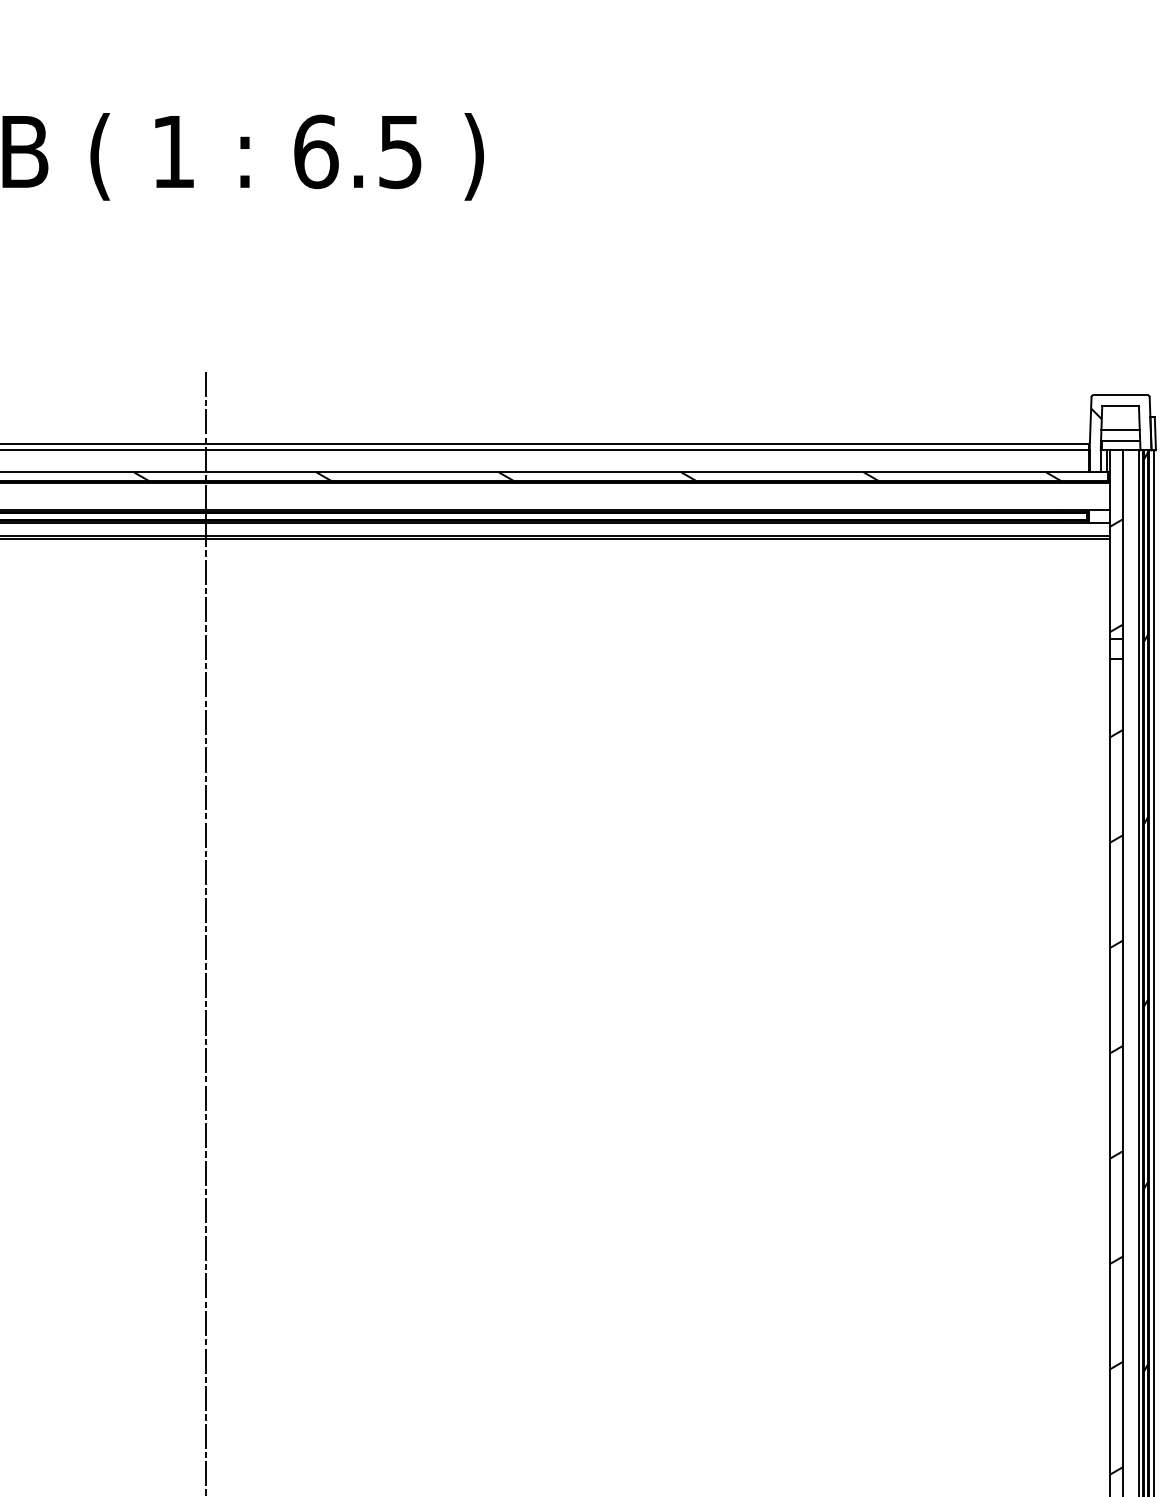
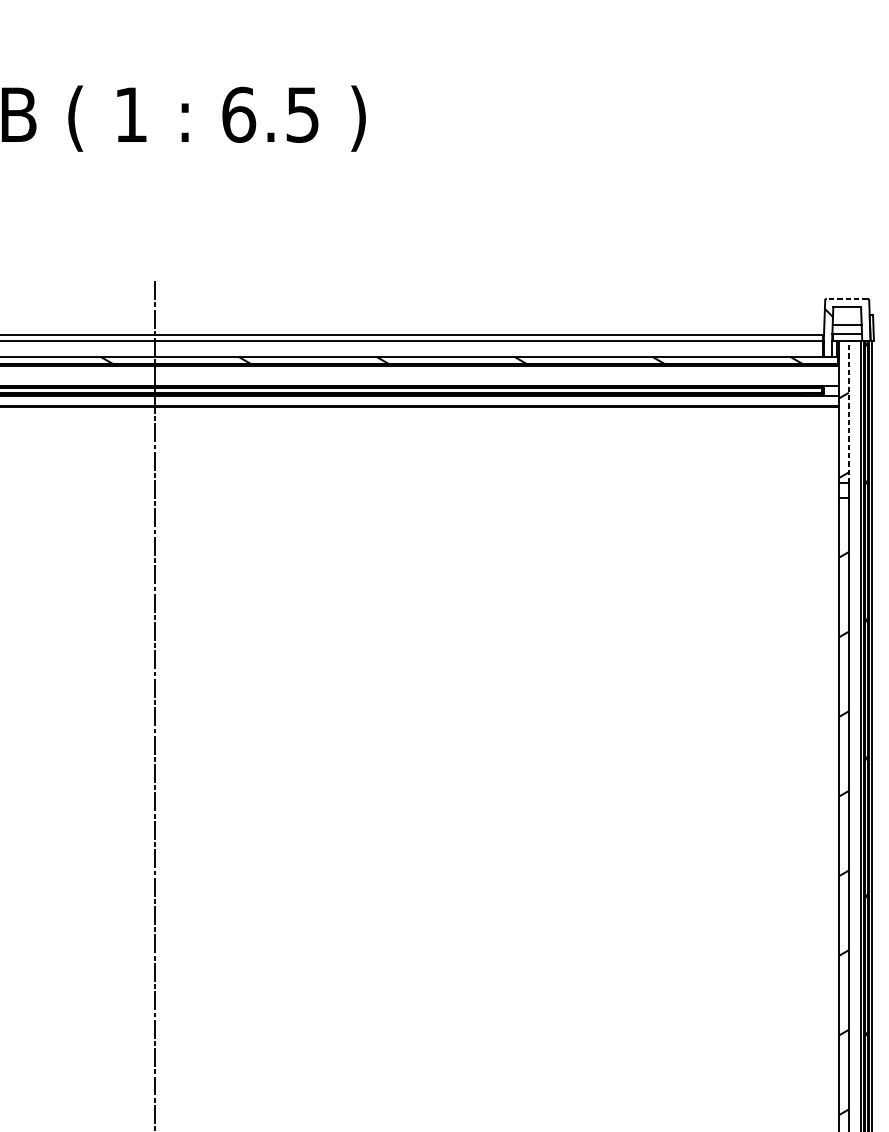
line: (1120, 395) -> (847, 299), solid -> dashed
line: (1122, 544) -> (848, 411), solid -> dashed

